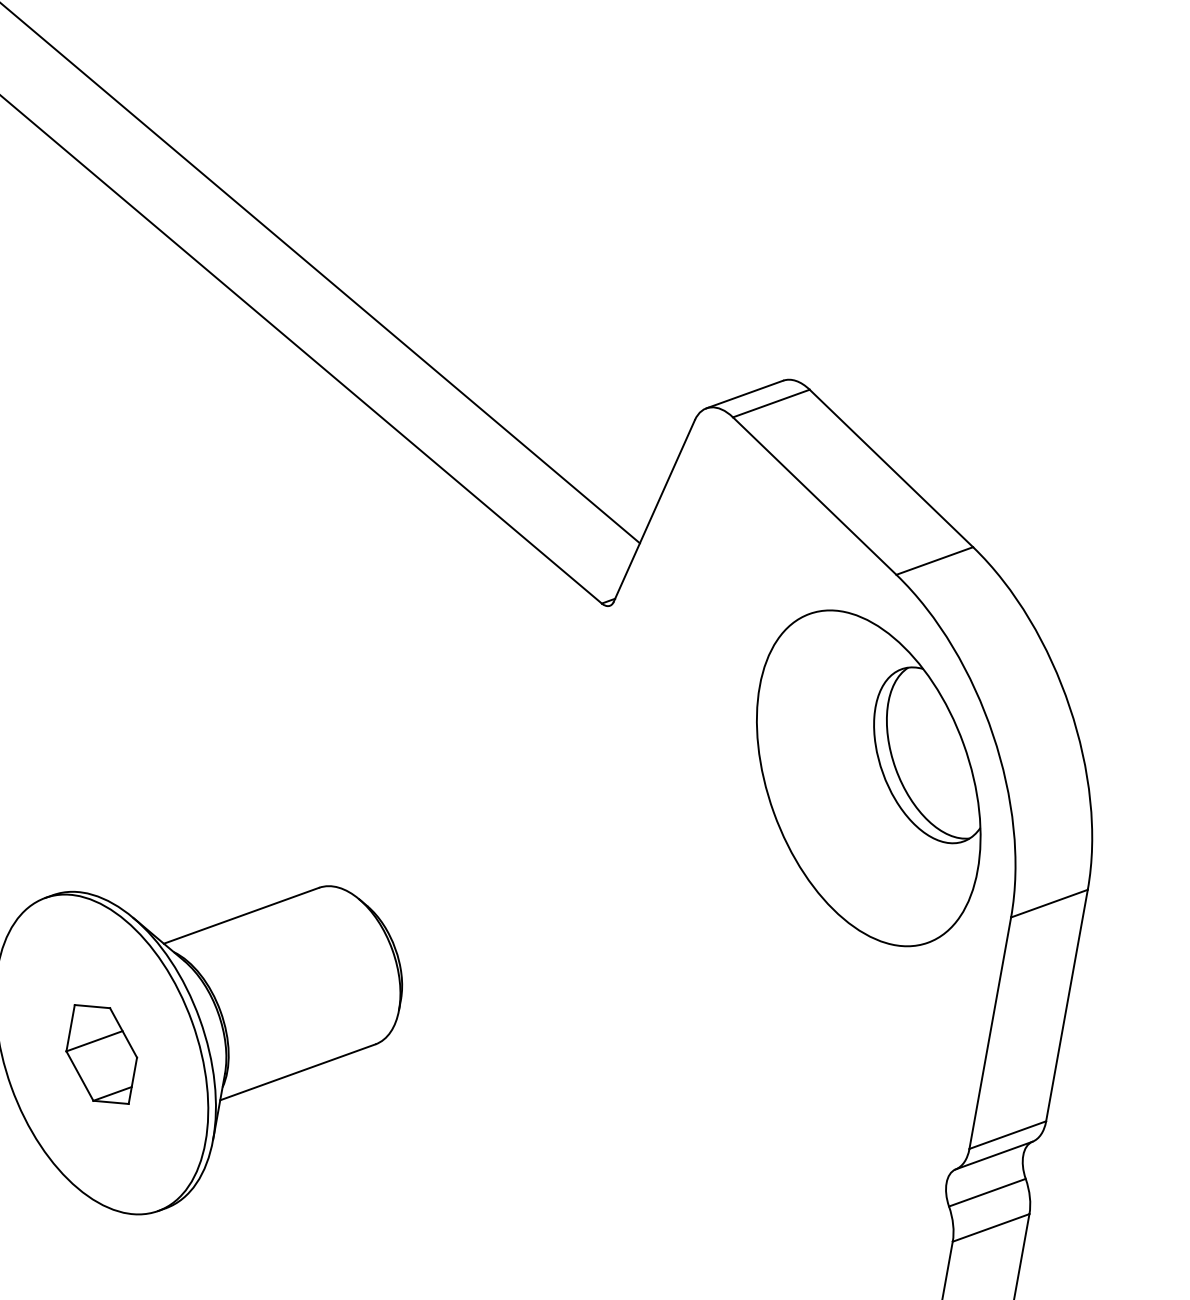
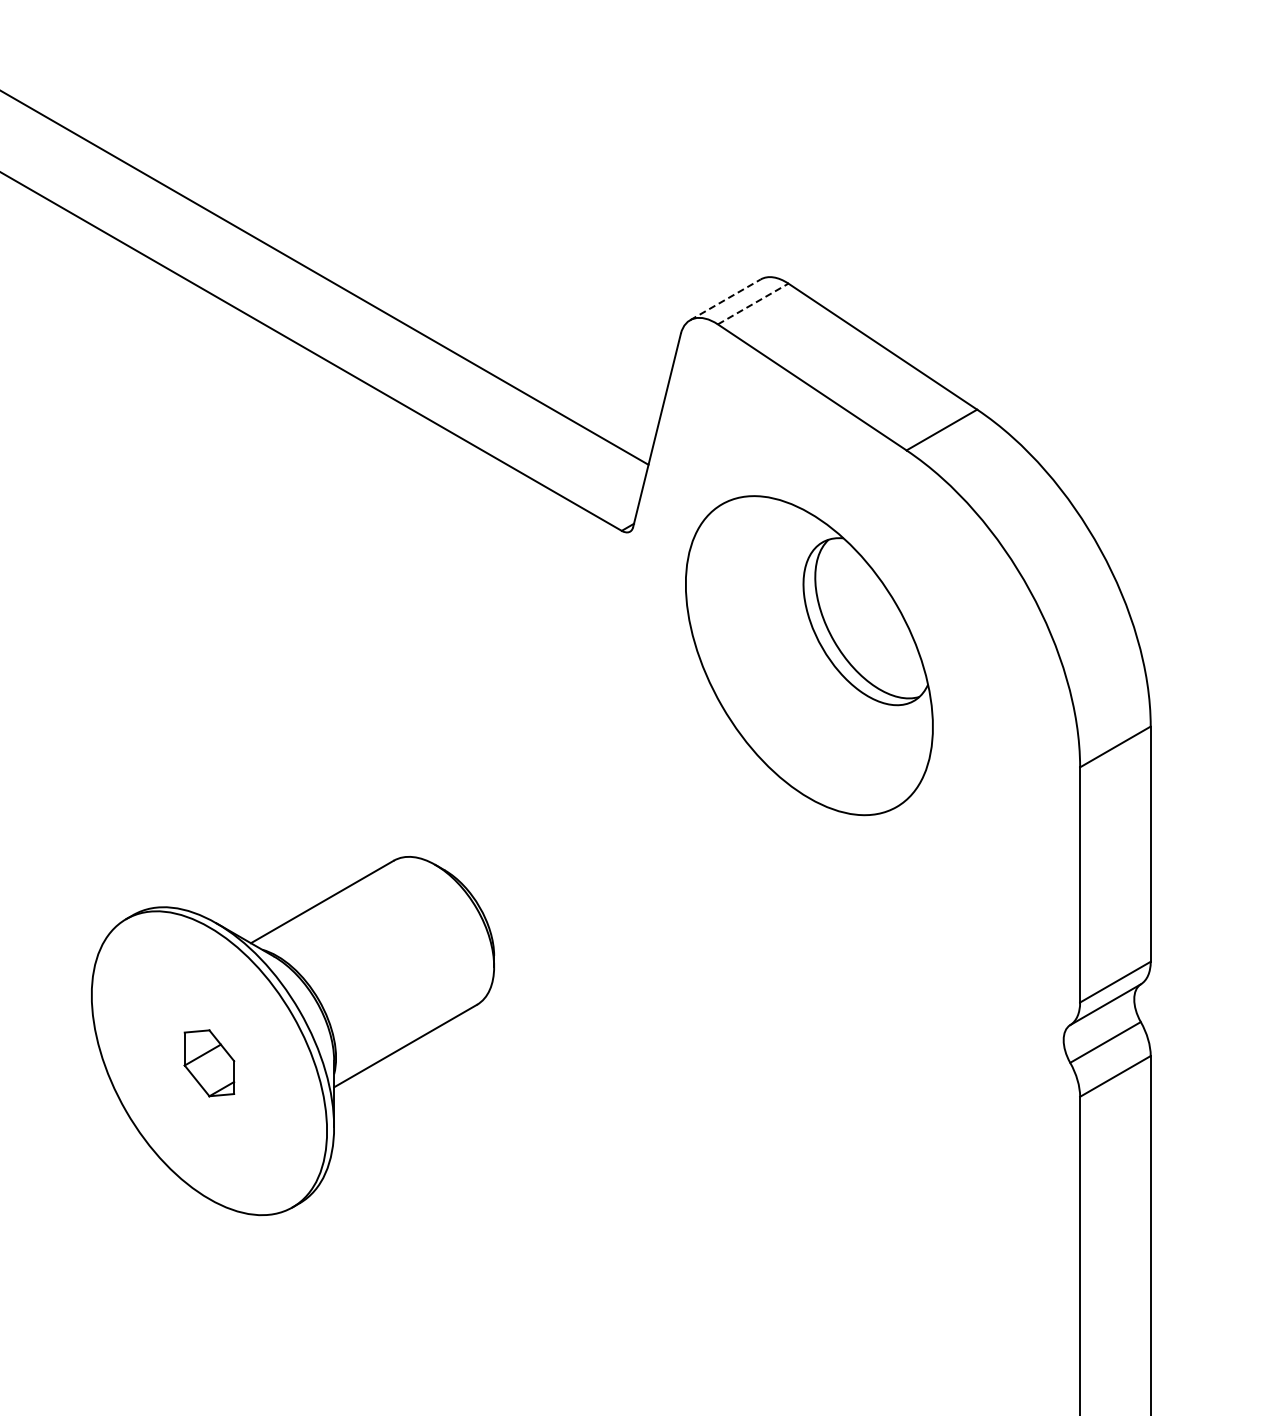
line: (744, 394) -> (725, 299), solid -> dashed
line: (771, 404) -> (753, 304), solid -> dashed
part: (868, 778) -> (809, 655), moved
part: (101, 1054) -> (209, 1063), size x0.7

